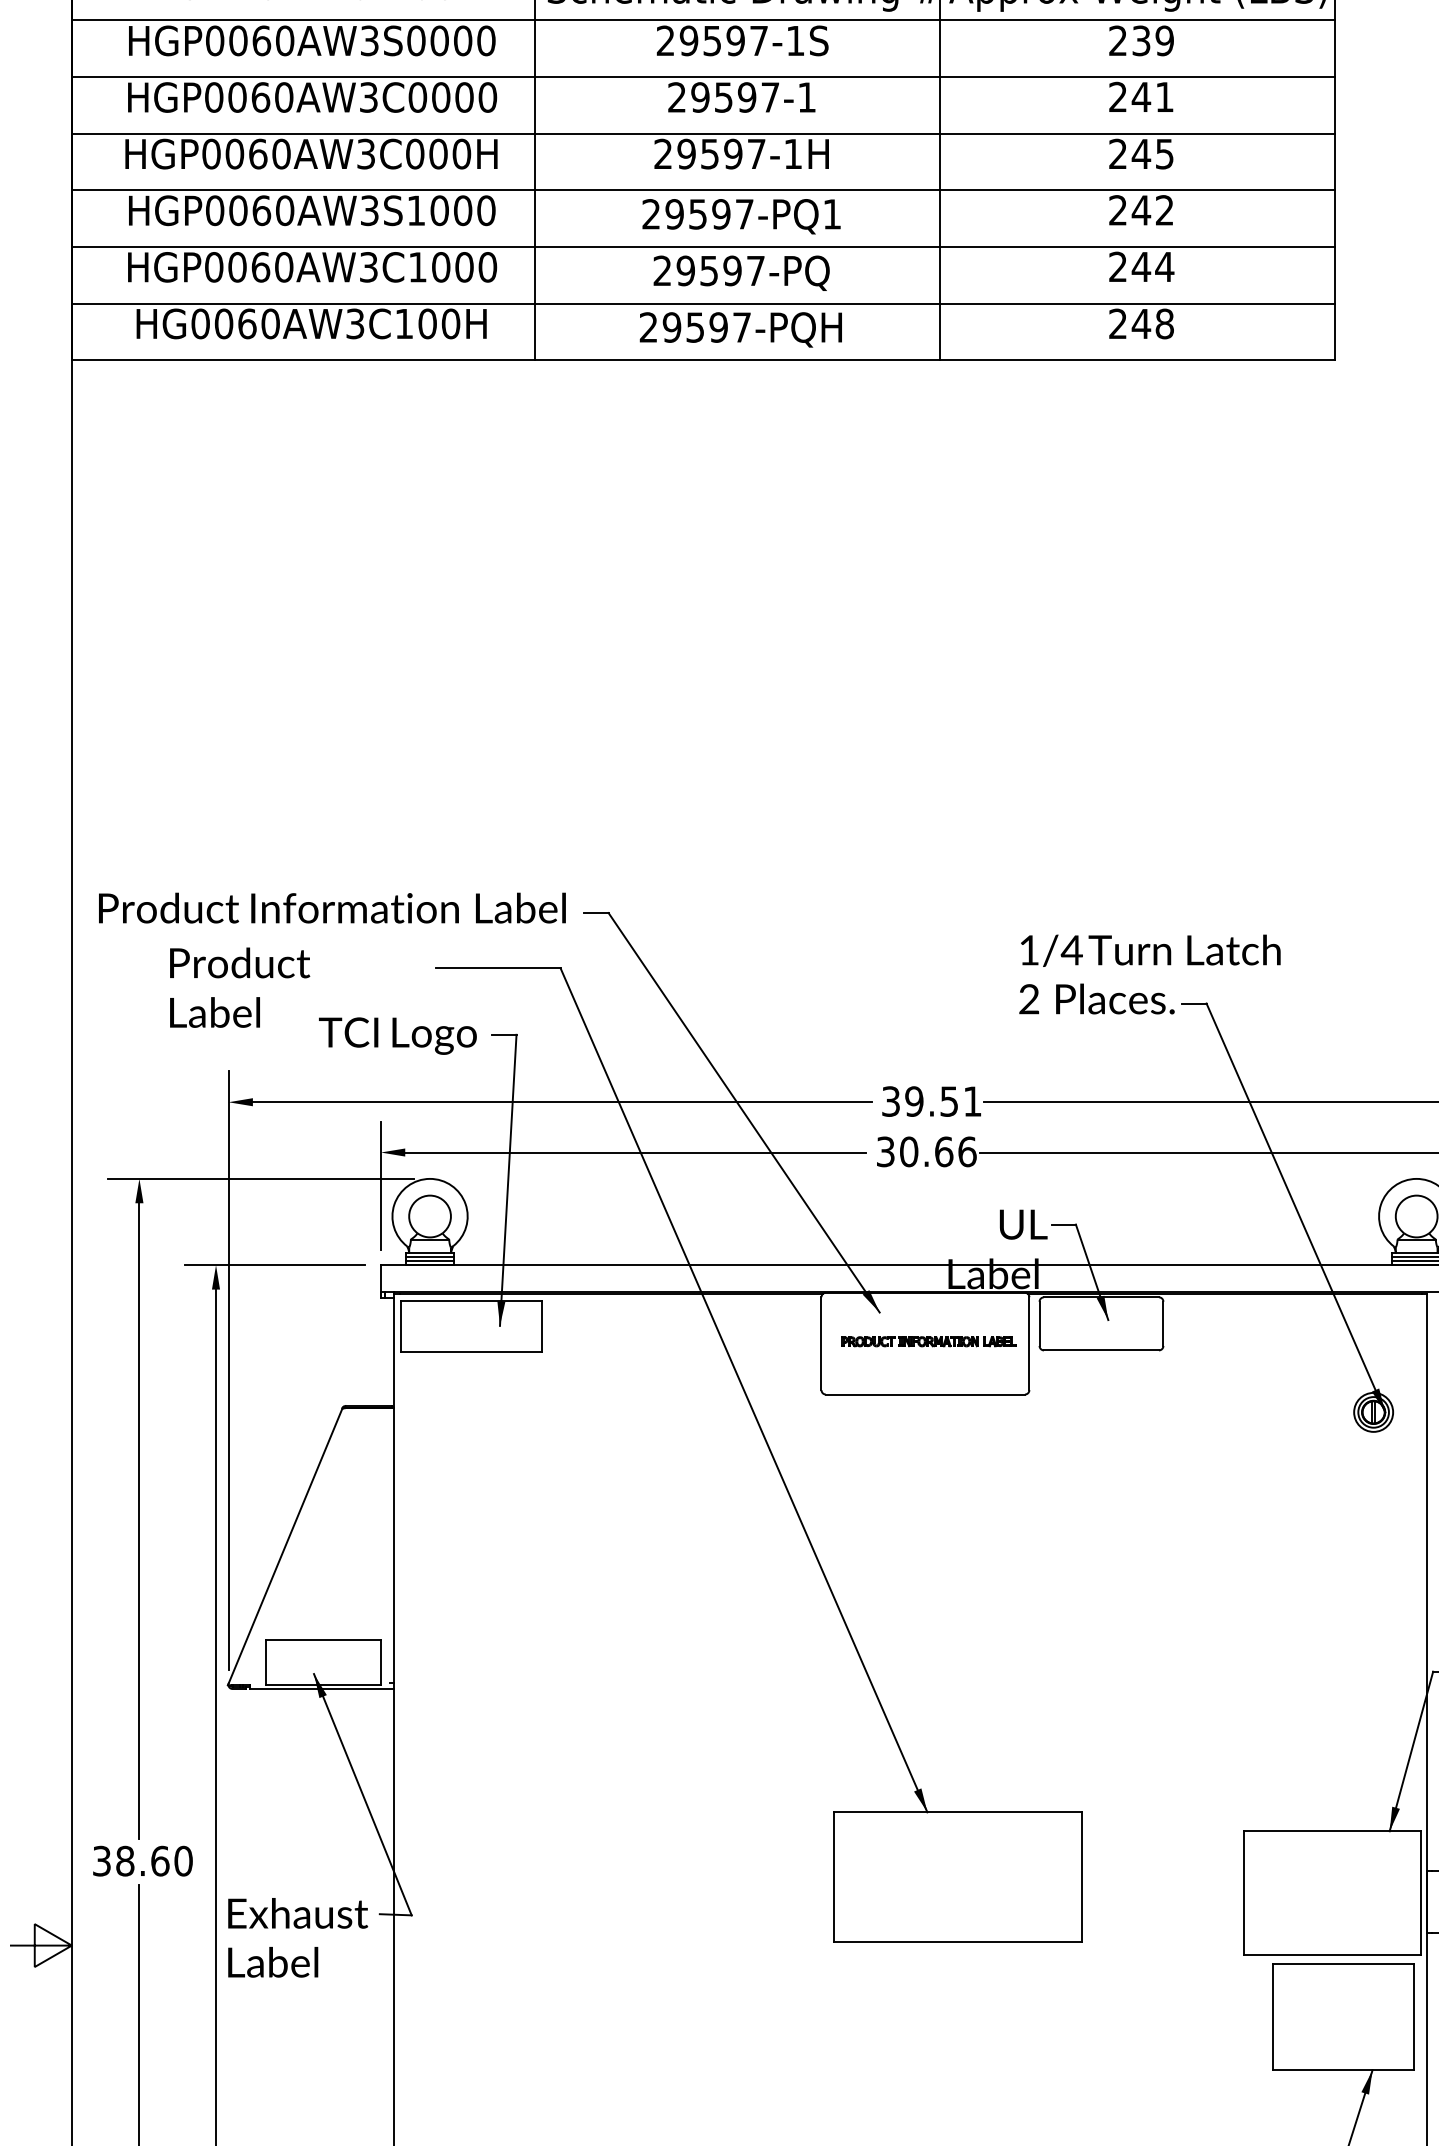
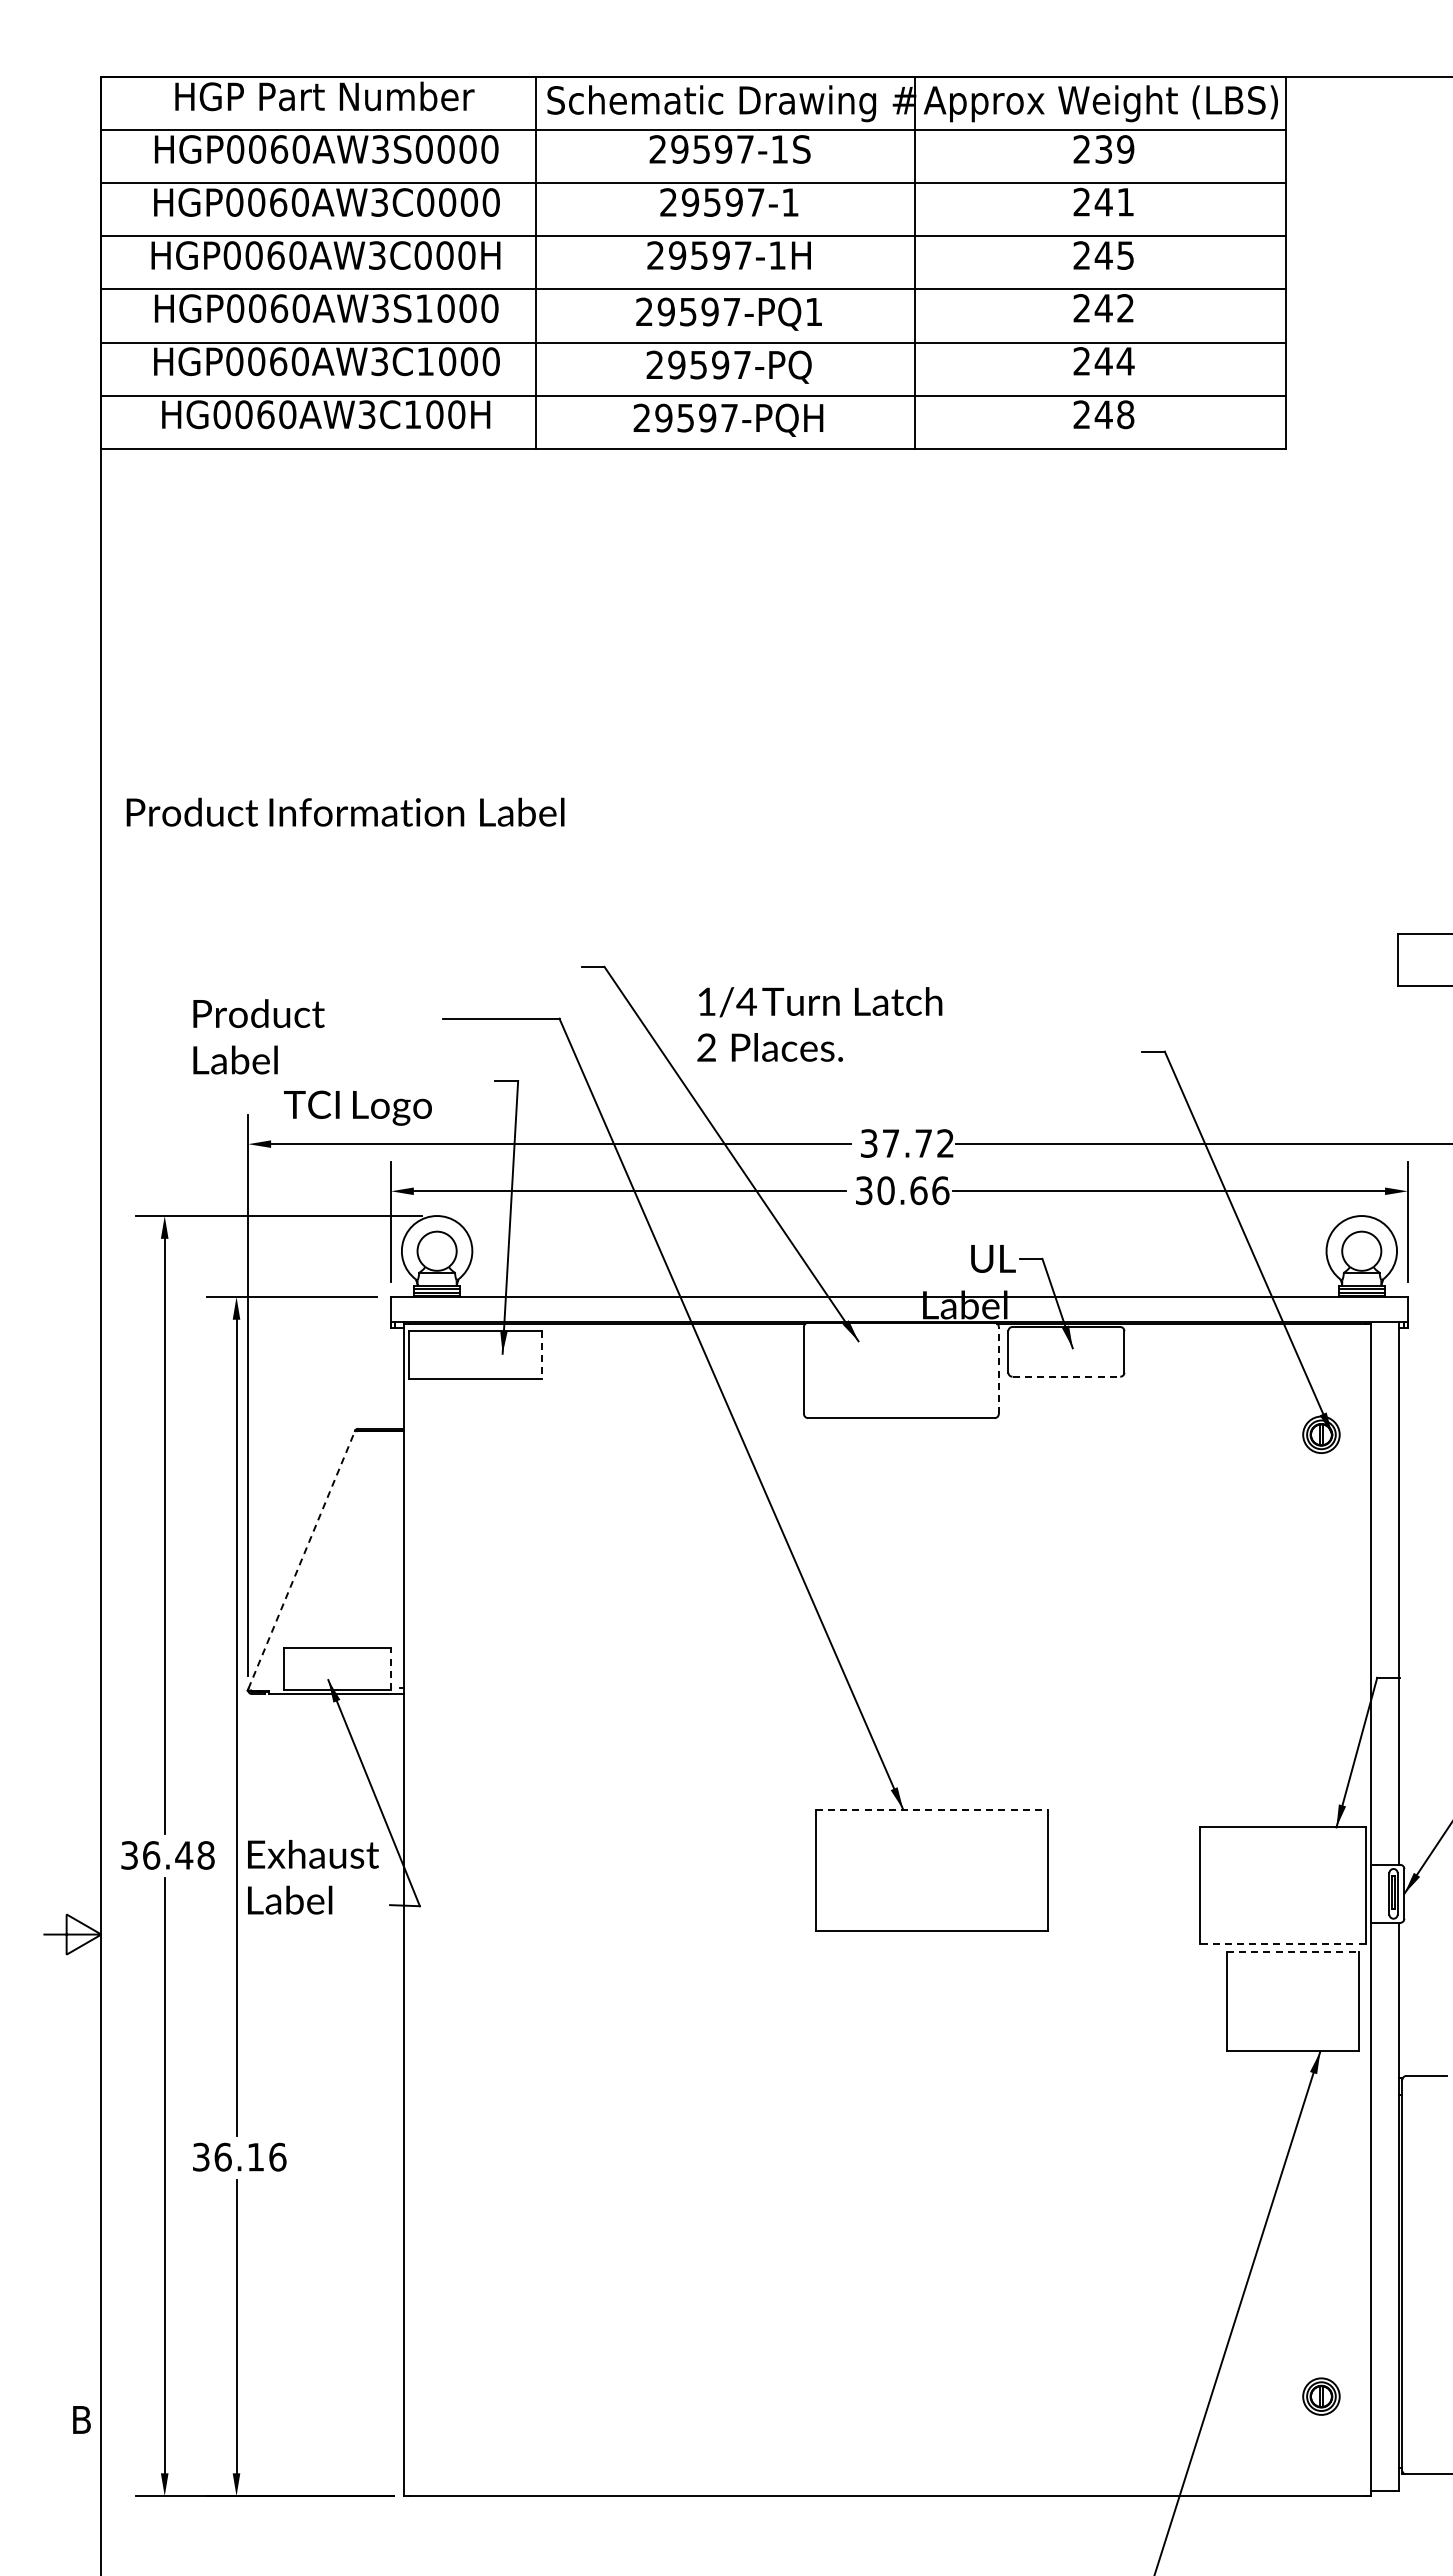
text: (332, 907) -> (345, 811), moved
text: (1149, 974) -> (819, 1024), moved
text: (397, 1035) -> (357, 1107), moved
text: (942, 1101) -> (917, 1143), 39.51 -> 37.72
line: (542, 1326) -> (542, 1354), solid -> dashed
part: (928, 1341) -> (904, 1368), removed
line: (1029, 1343) -> (998, 1370), solid -> dashed
line: (1101, 1350) -> (1066, 1376), solid -> dashed
line: (285, 1545) -> (301, 1559), solid -> dashed
line: (381, 1662) -> (391, 1669), solid -> dashed
line: (958, 1812) -> (932, 1809), solid -> dashed
text: (154, 1861) -> (178, 1855), 38.60 -> 36.48
text: (298, 1938) -> (313, 1877), moved
line: (1332, 1955) -> (1282, 1943), solid -> dashed
line: (1343, 1963) -> (1293, 1951), solid -> dashed

